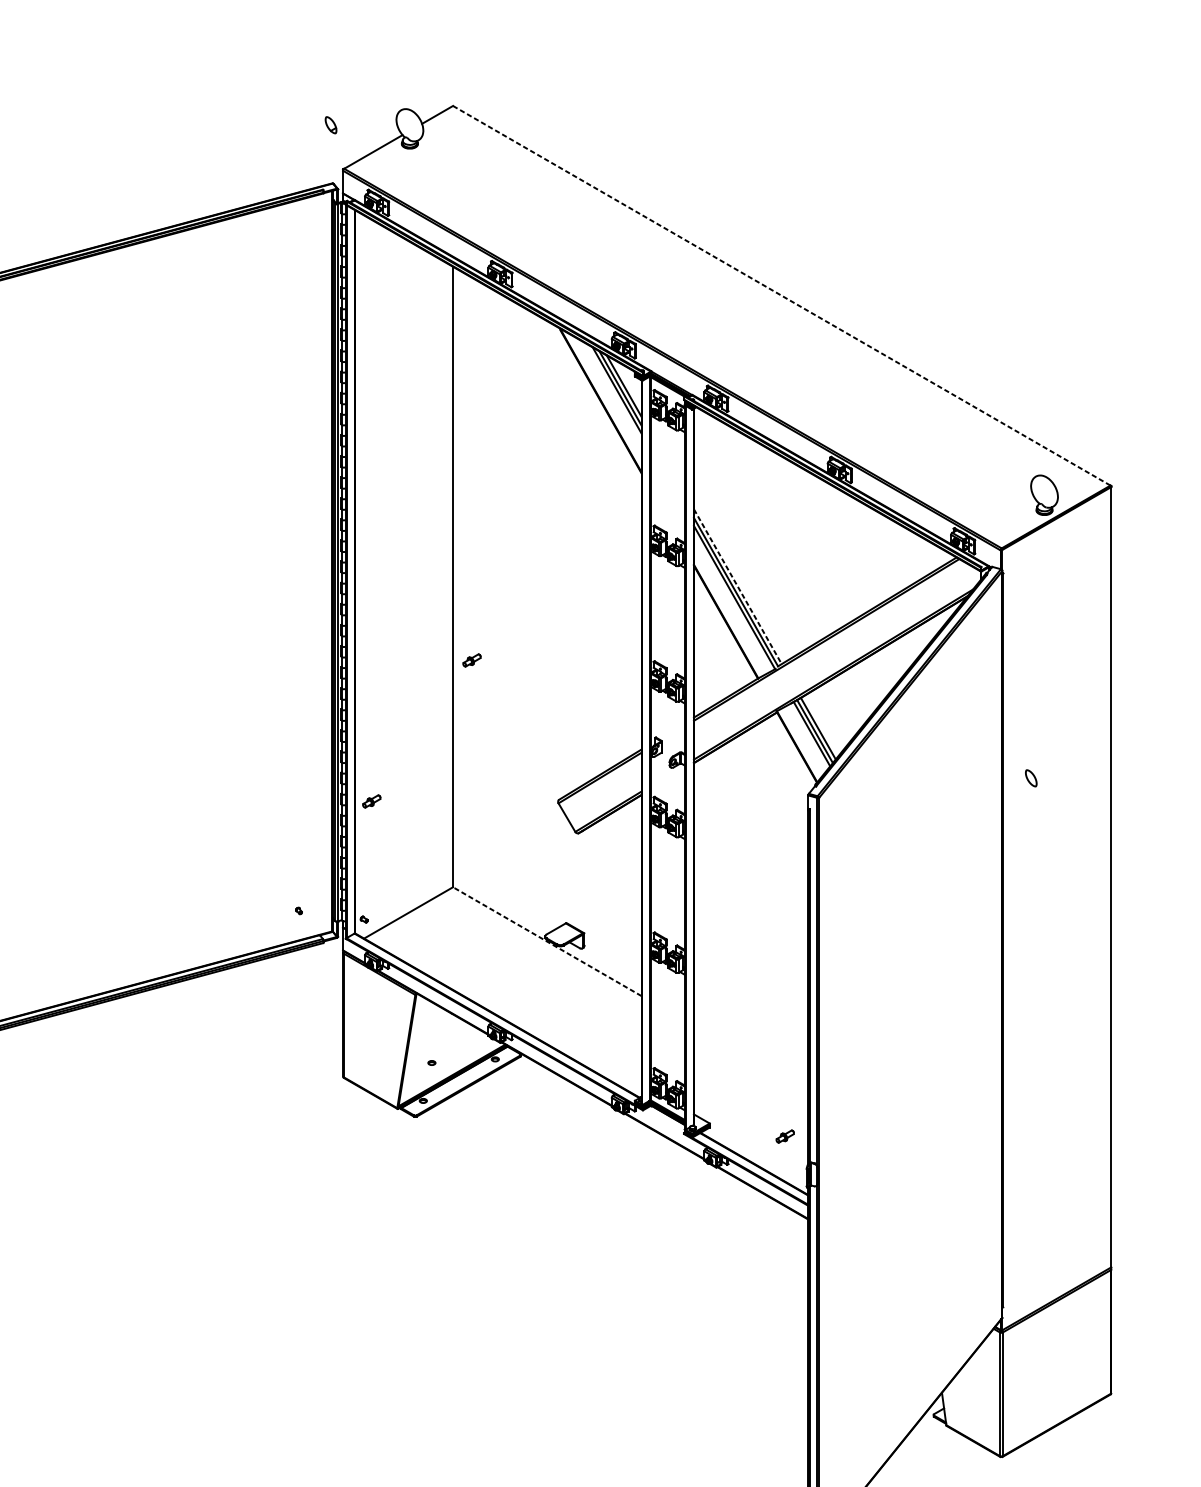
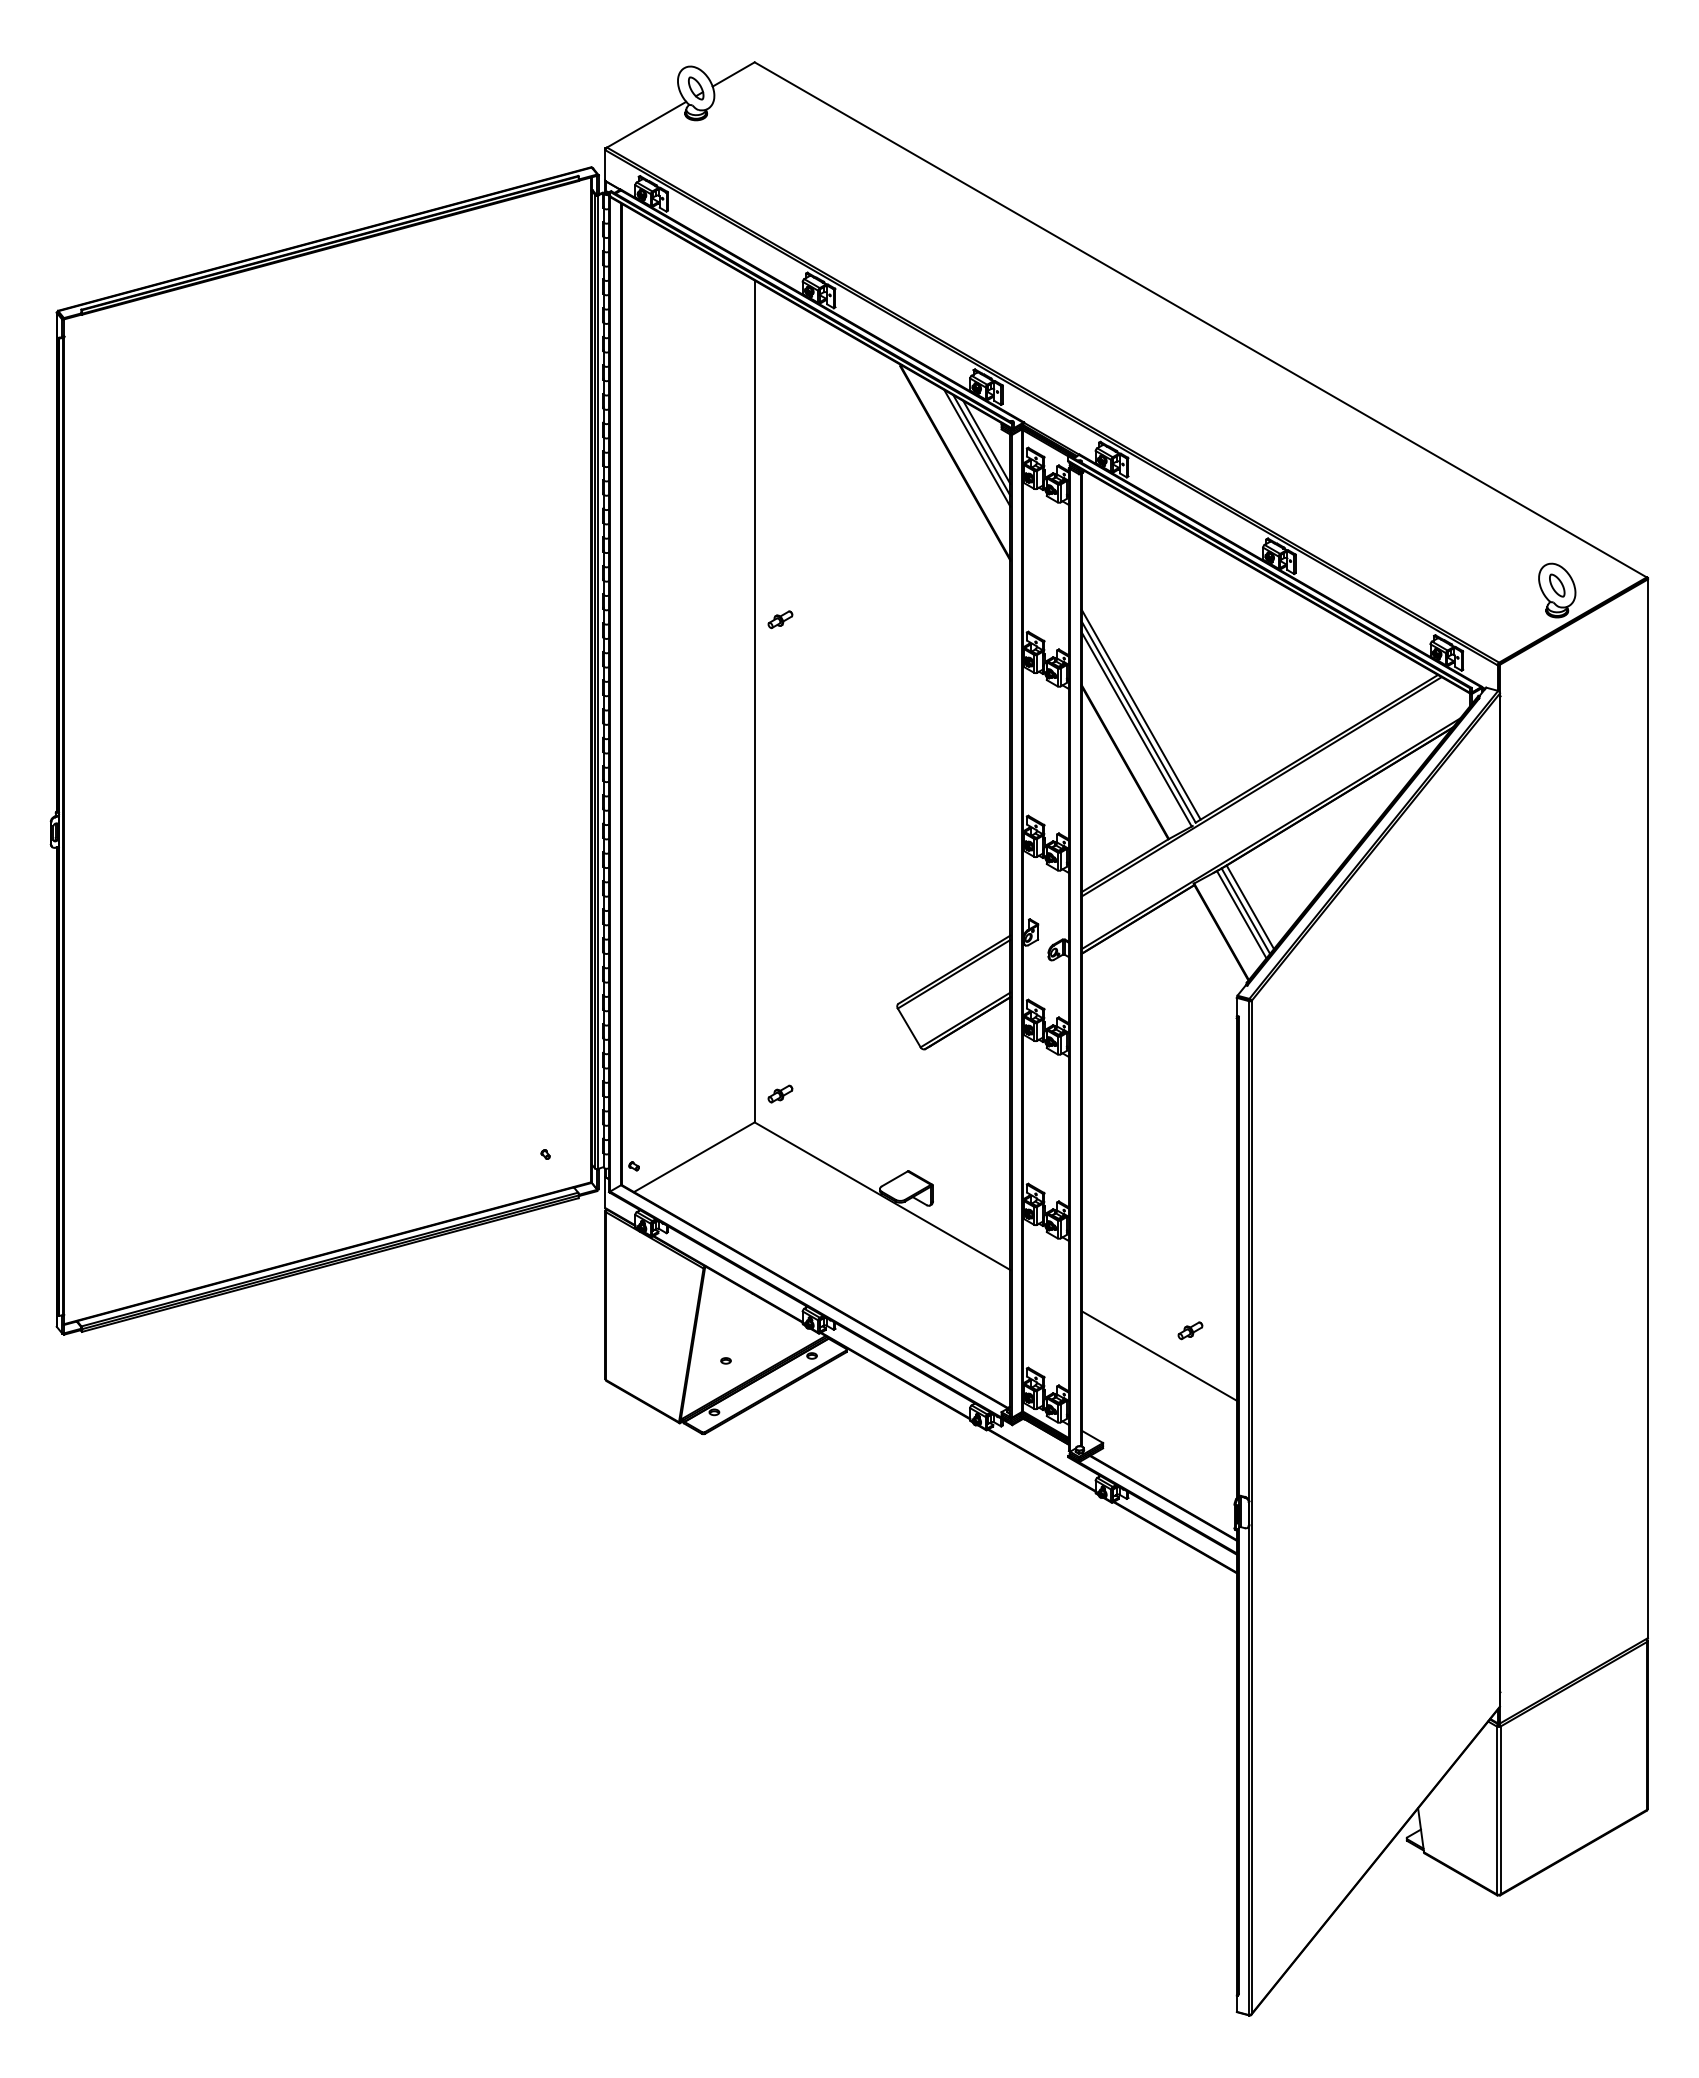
part: (331, 125) -> (696, 88), moved
line: (782, 296) -> (1201, 320), dashed -> solid
line: (738, 586) -> (1141, 714), dashed -> solid
part: (472, 660) -> (780, 619), moved
part: (1031, 778) -> (1557, 585), moved
part: (371, 801) -> (780, 1093), moved
line: (547, 941) -> (882, 1196), dashed -> solid
line: (750, 1059) -> (1158, 1355), added
part: (785, 1136) -> (1190, 1330), moved

